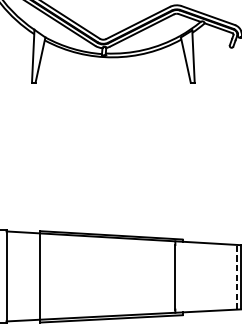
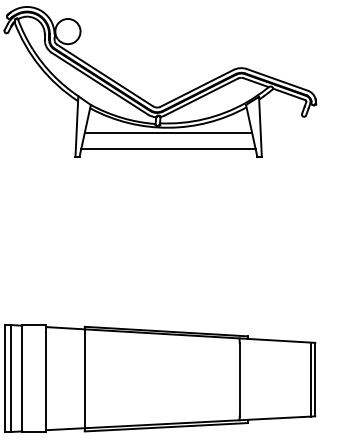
line: (113, 62) -> (168, 133), added
line: (113, 76) -> (168, 149), added
line: (237, 277) -> (310, 379), dashed -> solid

